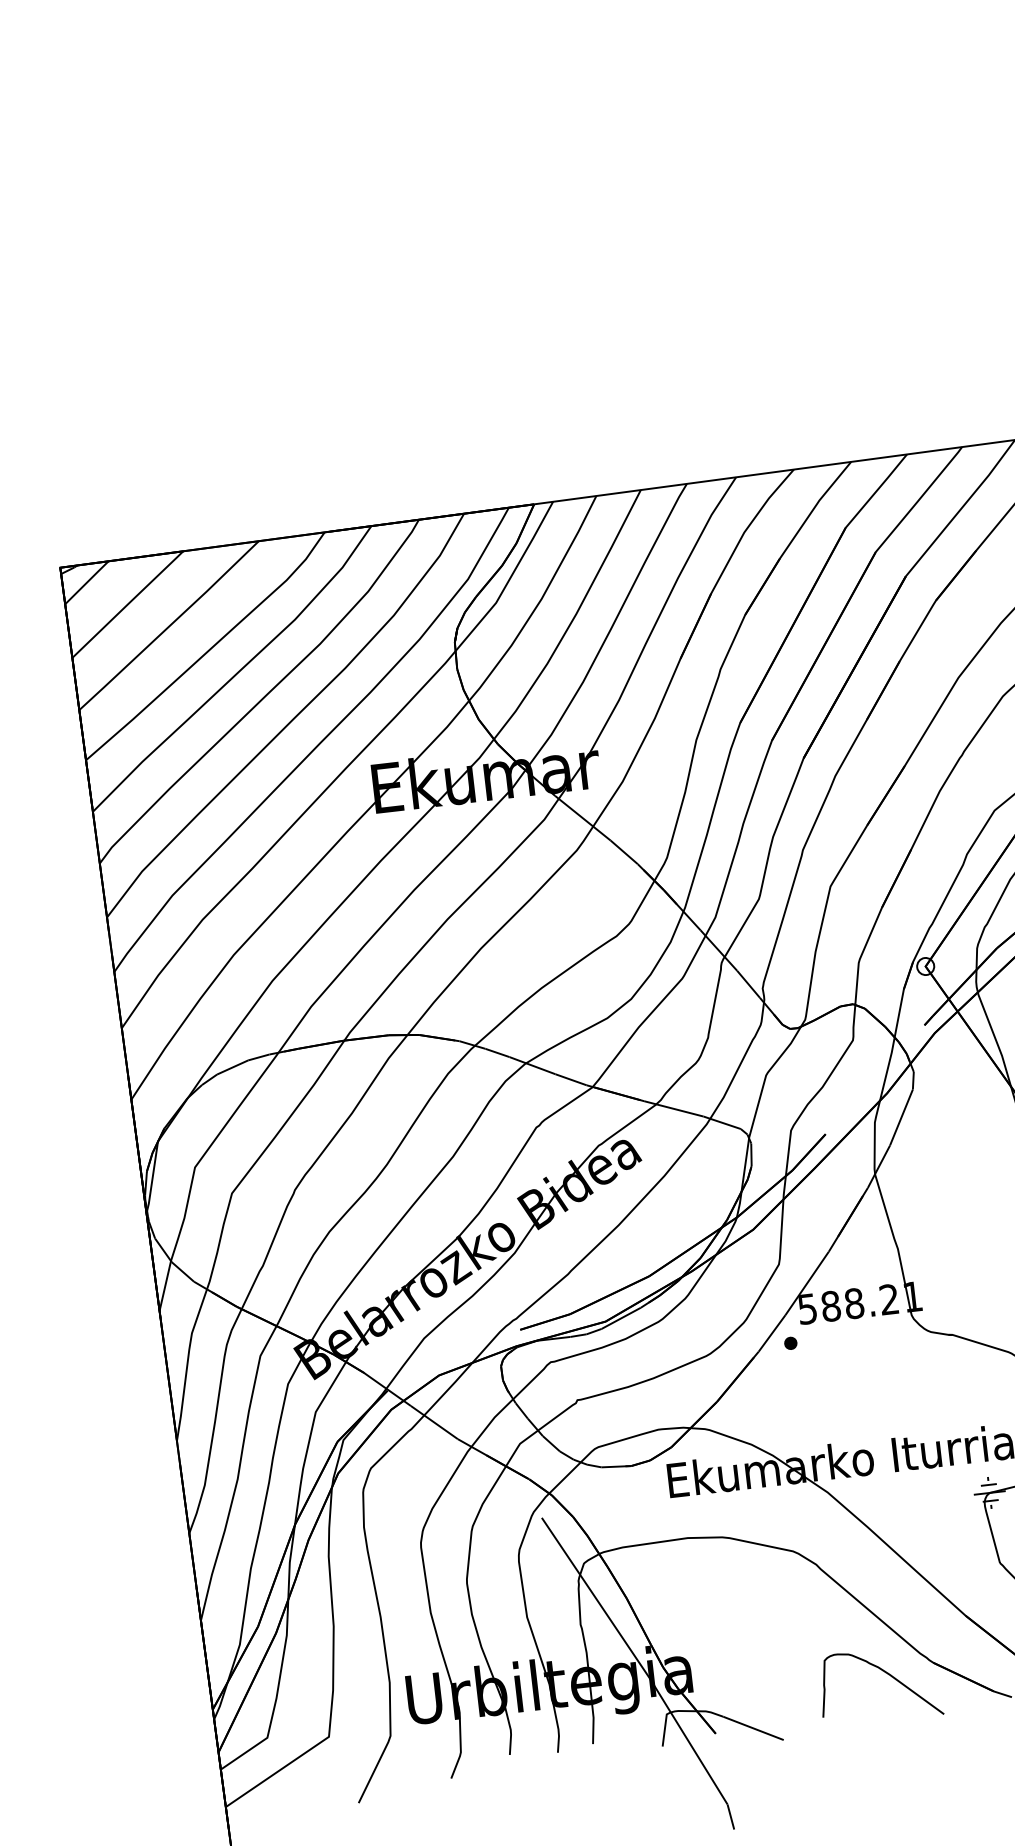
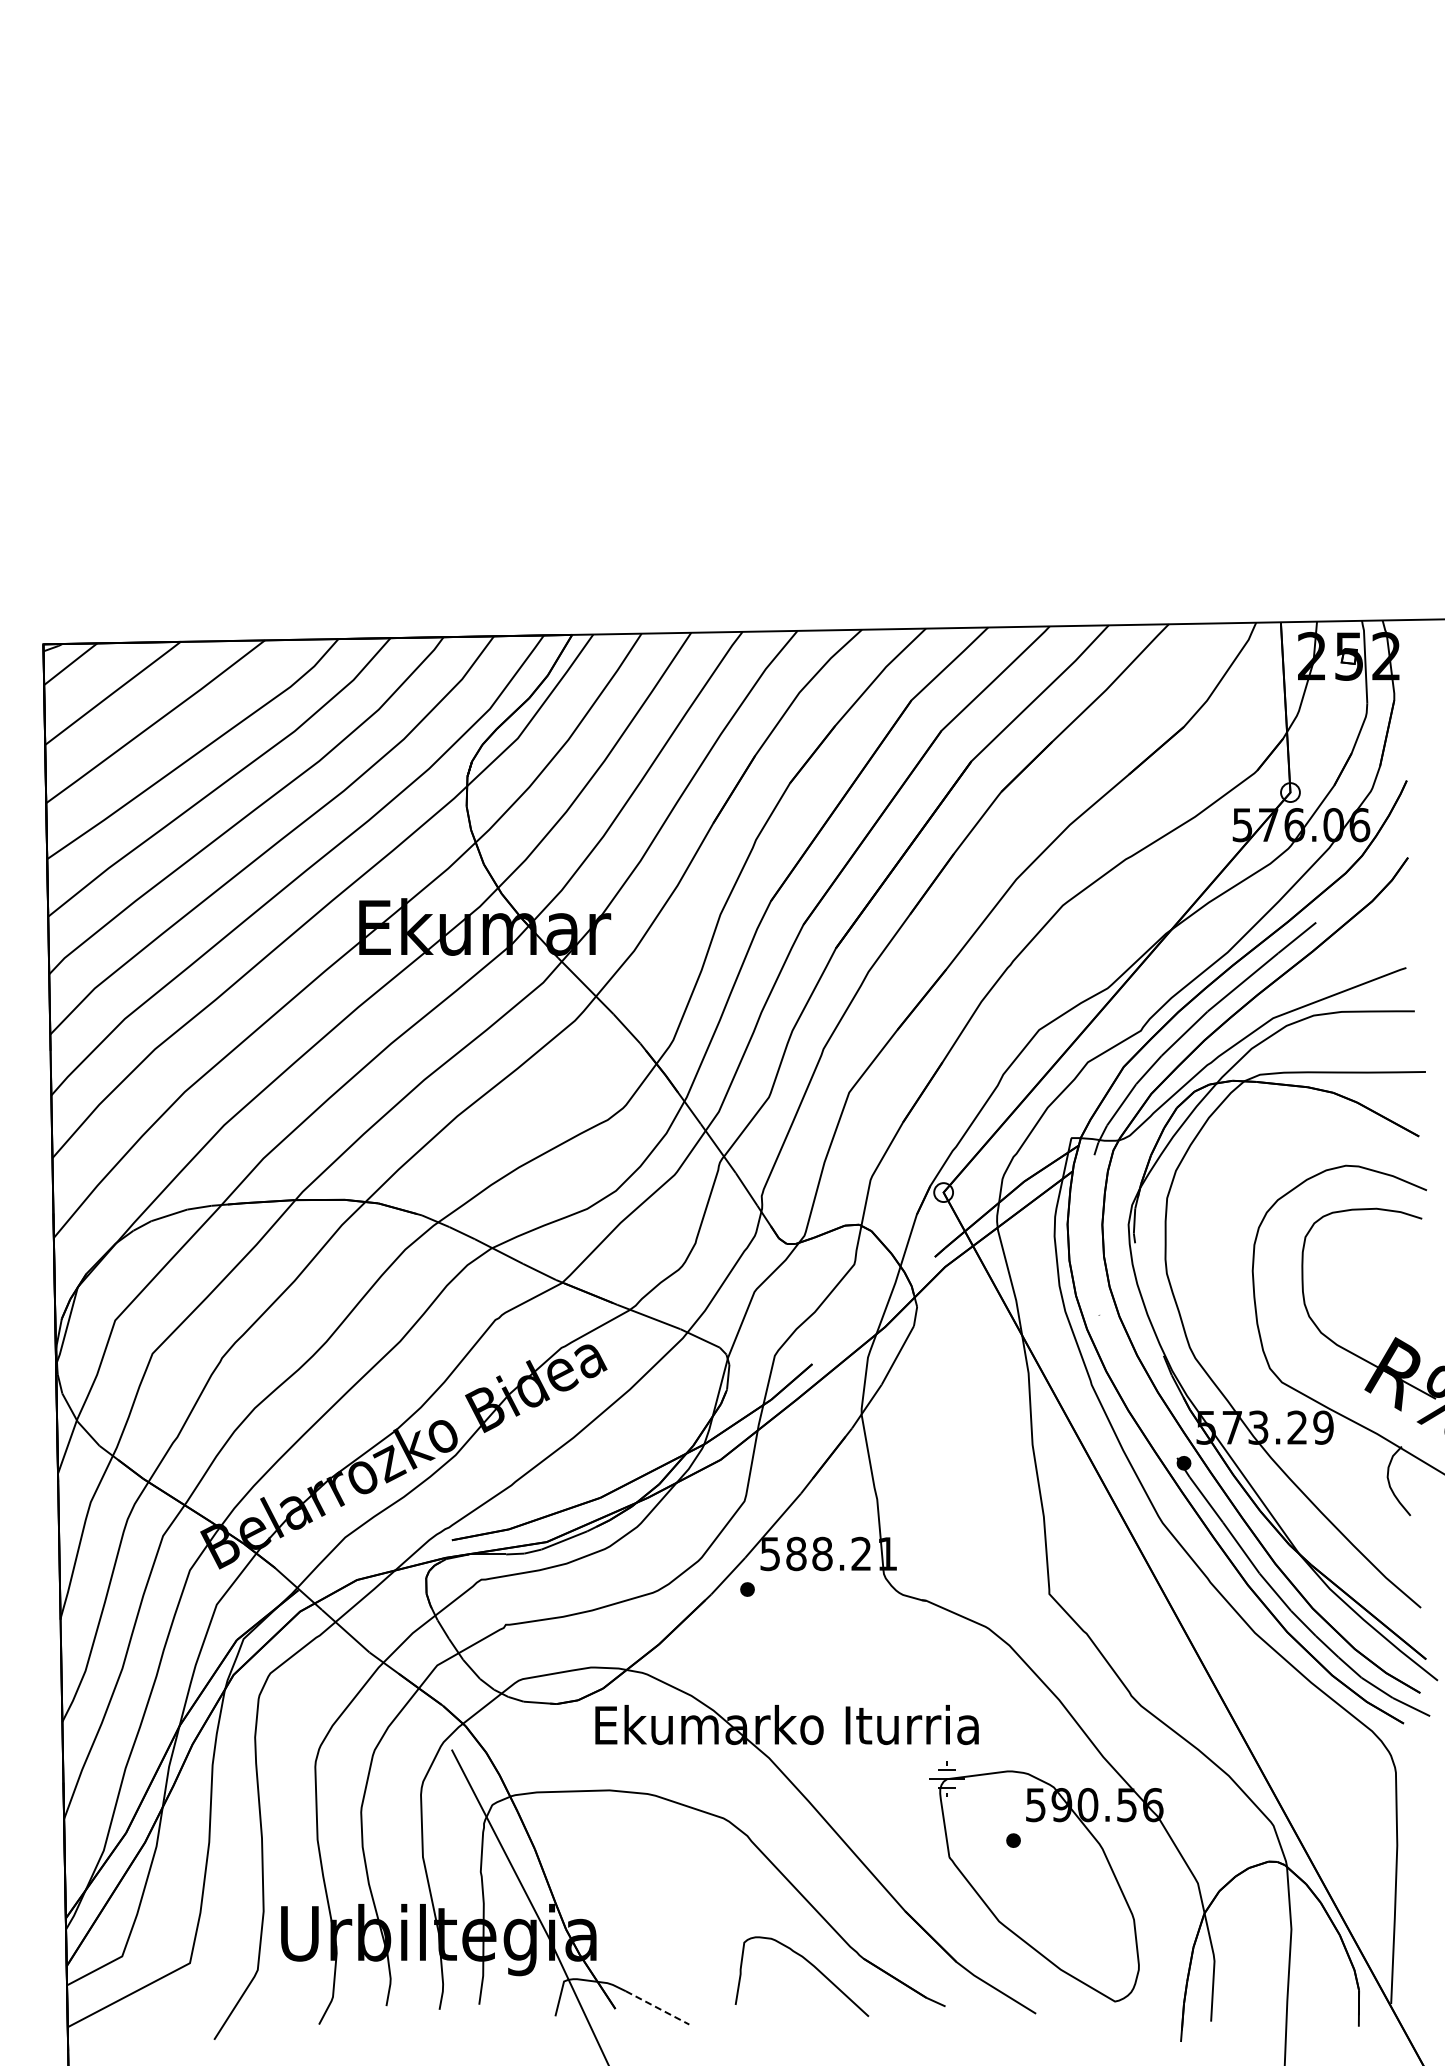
line: (753, 1728) -> (657, 2007), solid -> dashed

